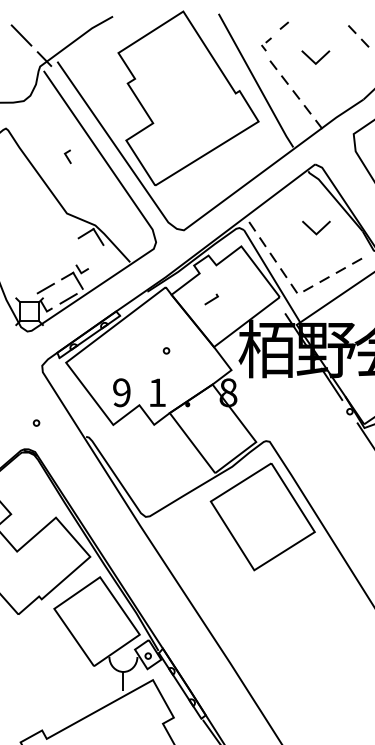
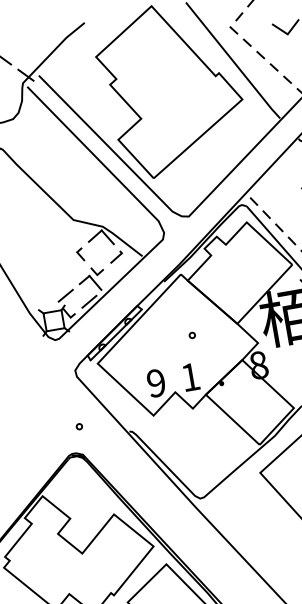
part: (266, 44) -> (237, 23), size x1.67
line: (67, 156) -> (80, 254), moved
line: (211, 299) -> (116, 257), moved

